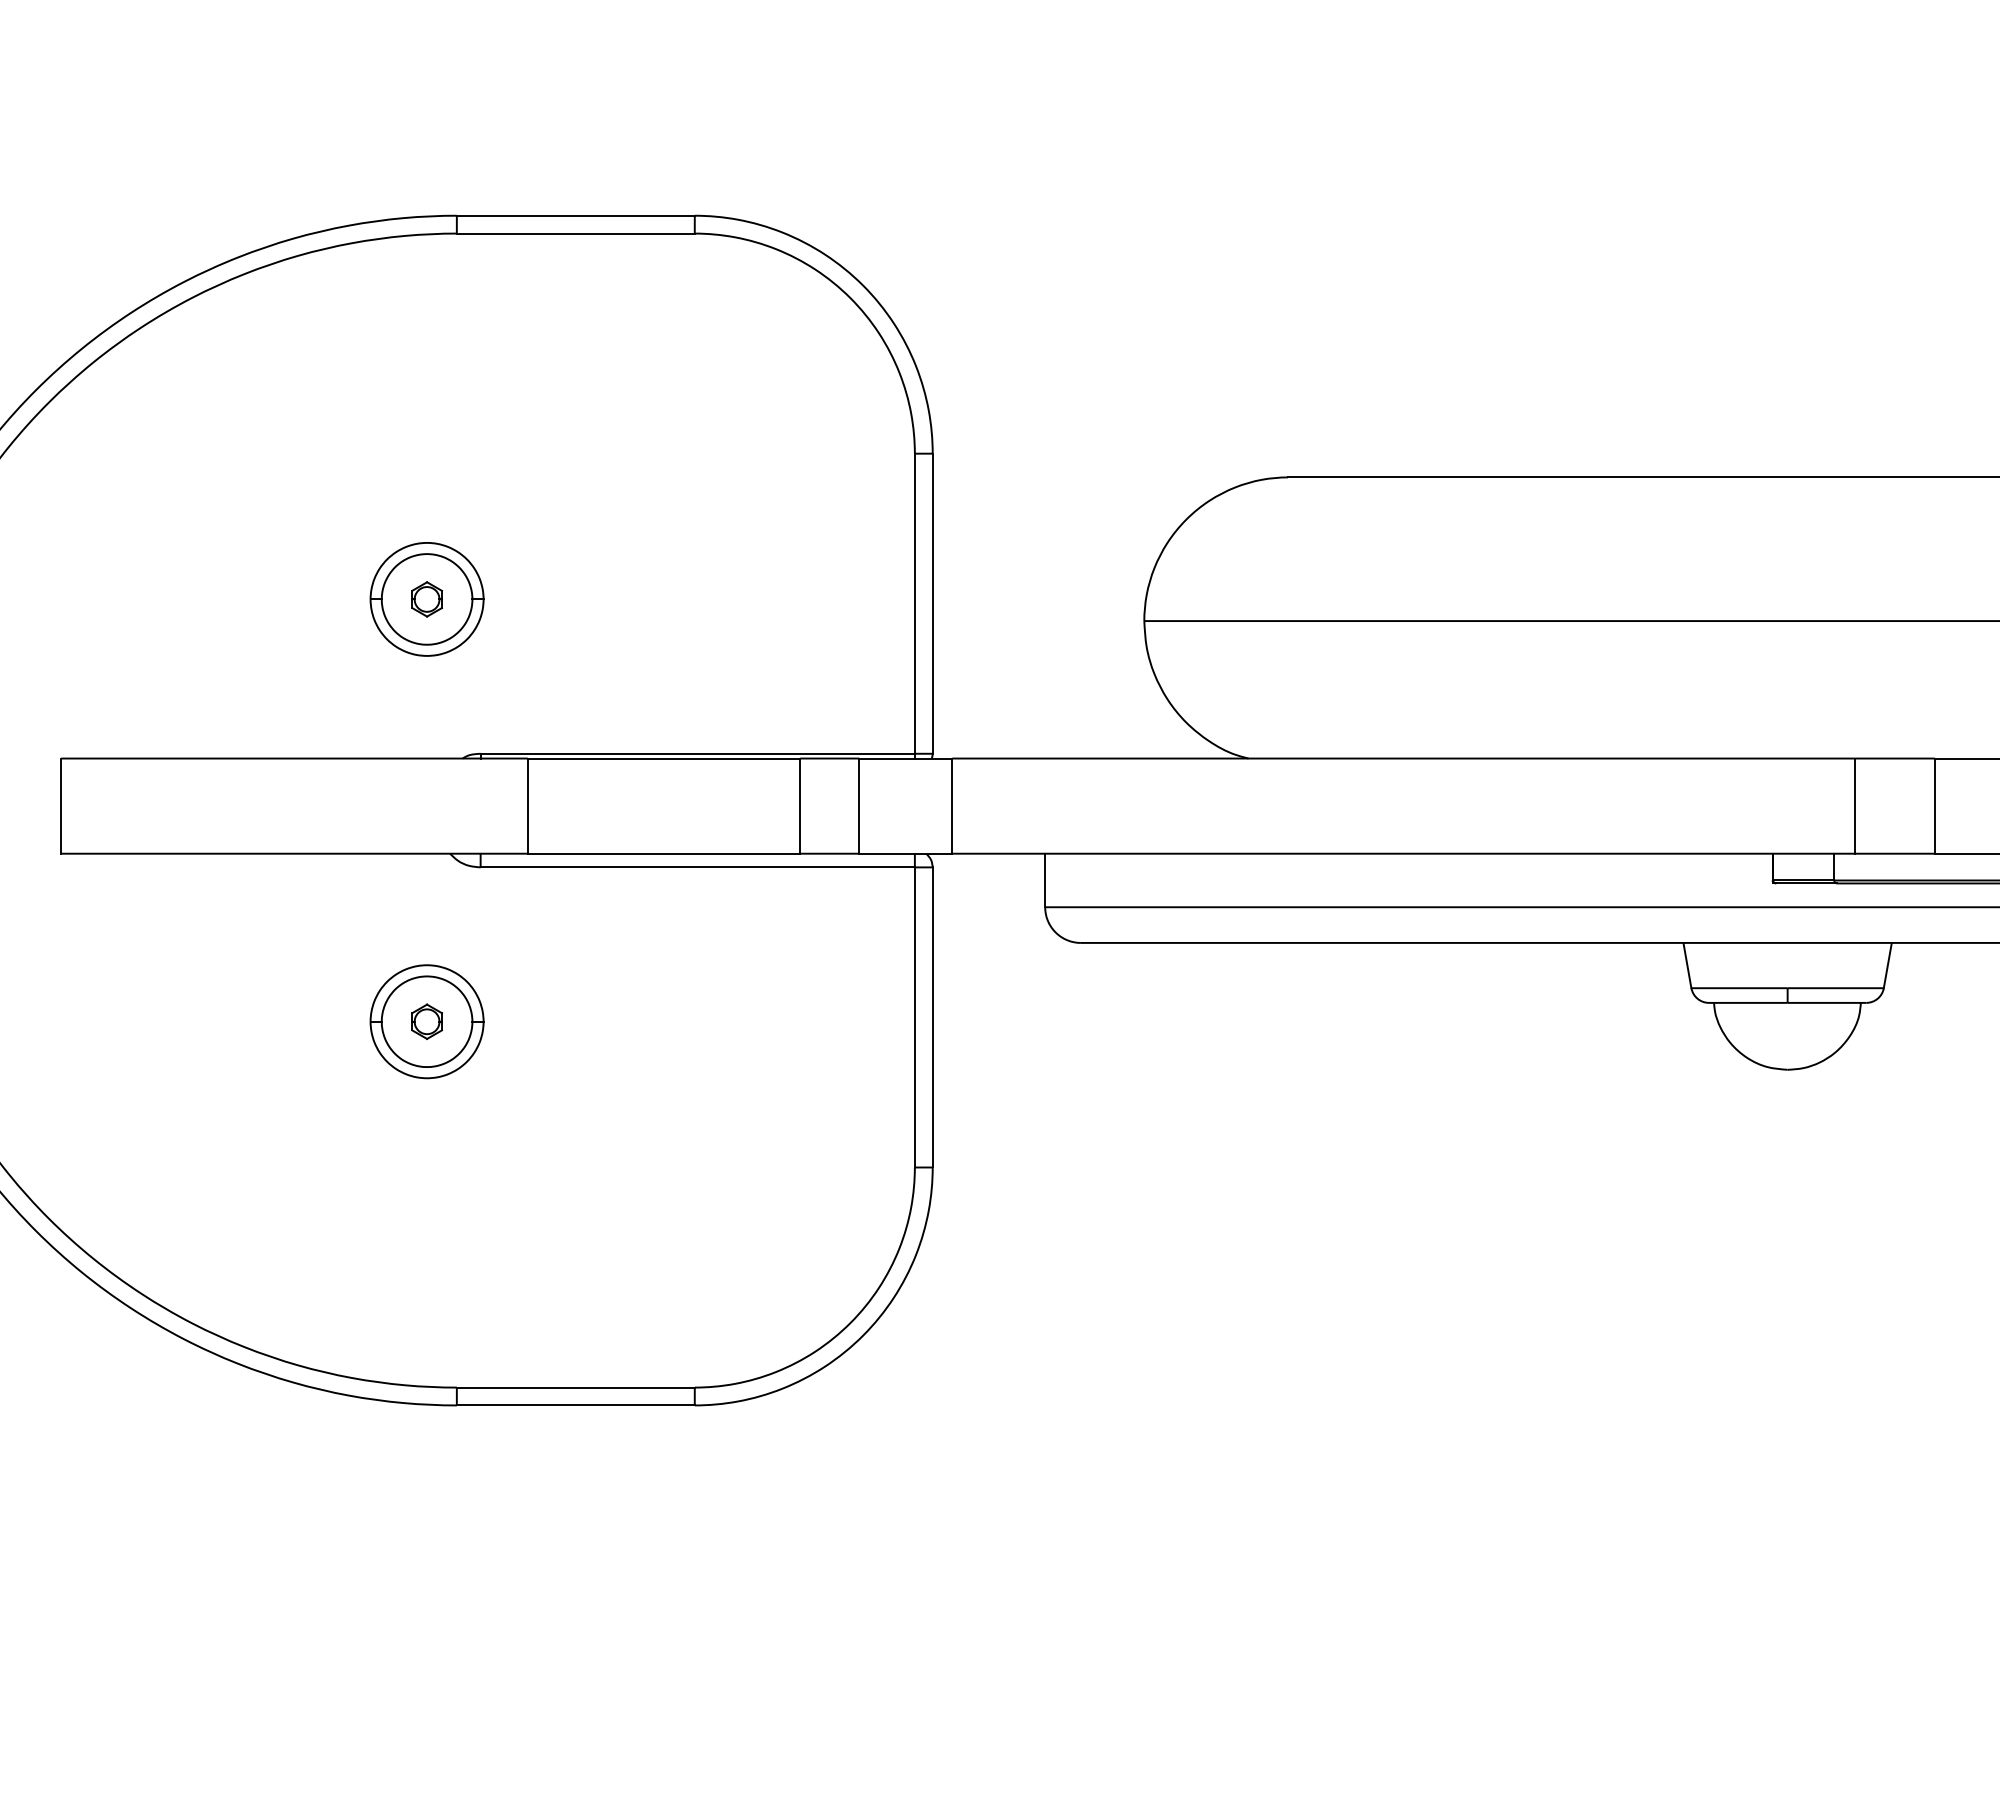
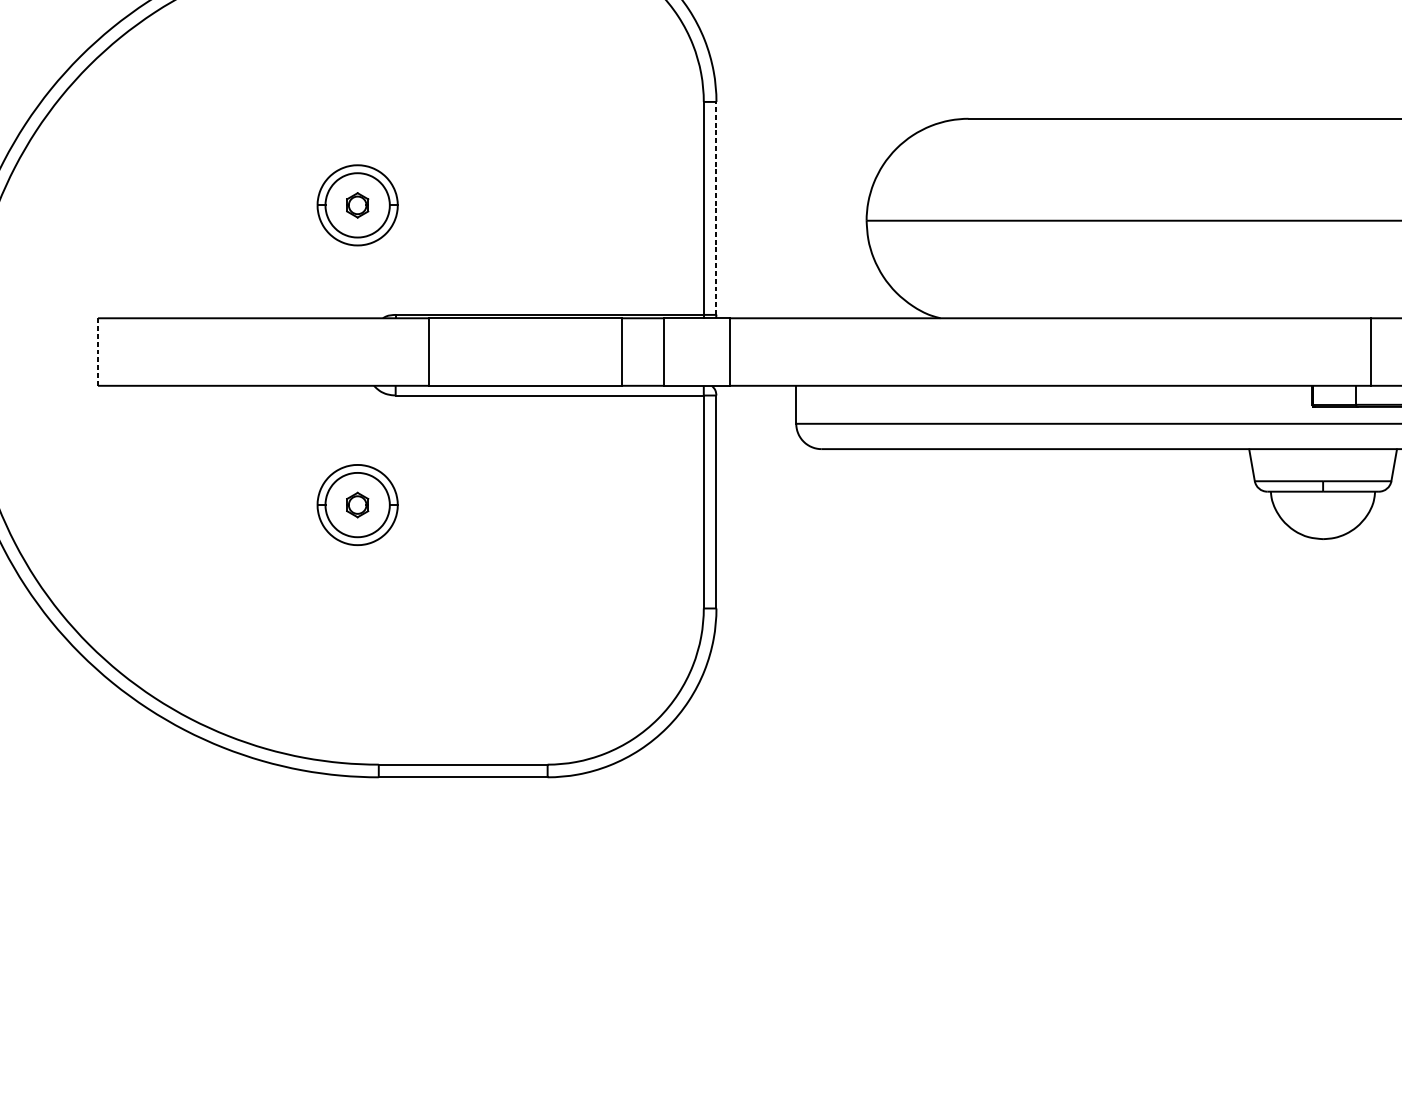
line: (932, 603) -> (716, 208), solid -> dashed
line: (60, 806) -> (97, 352), solid -> dashed

